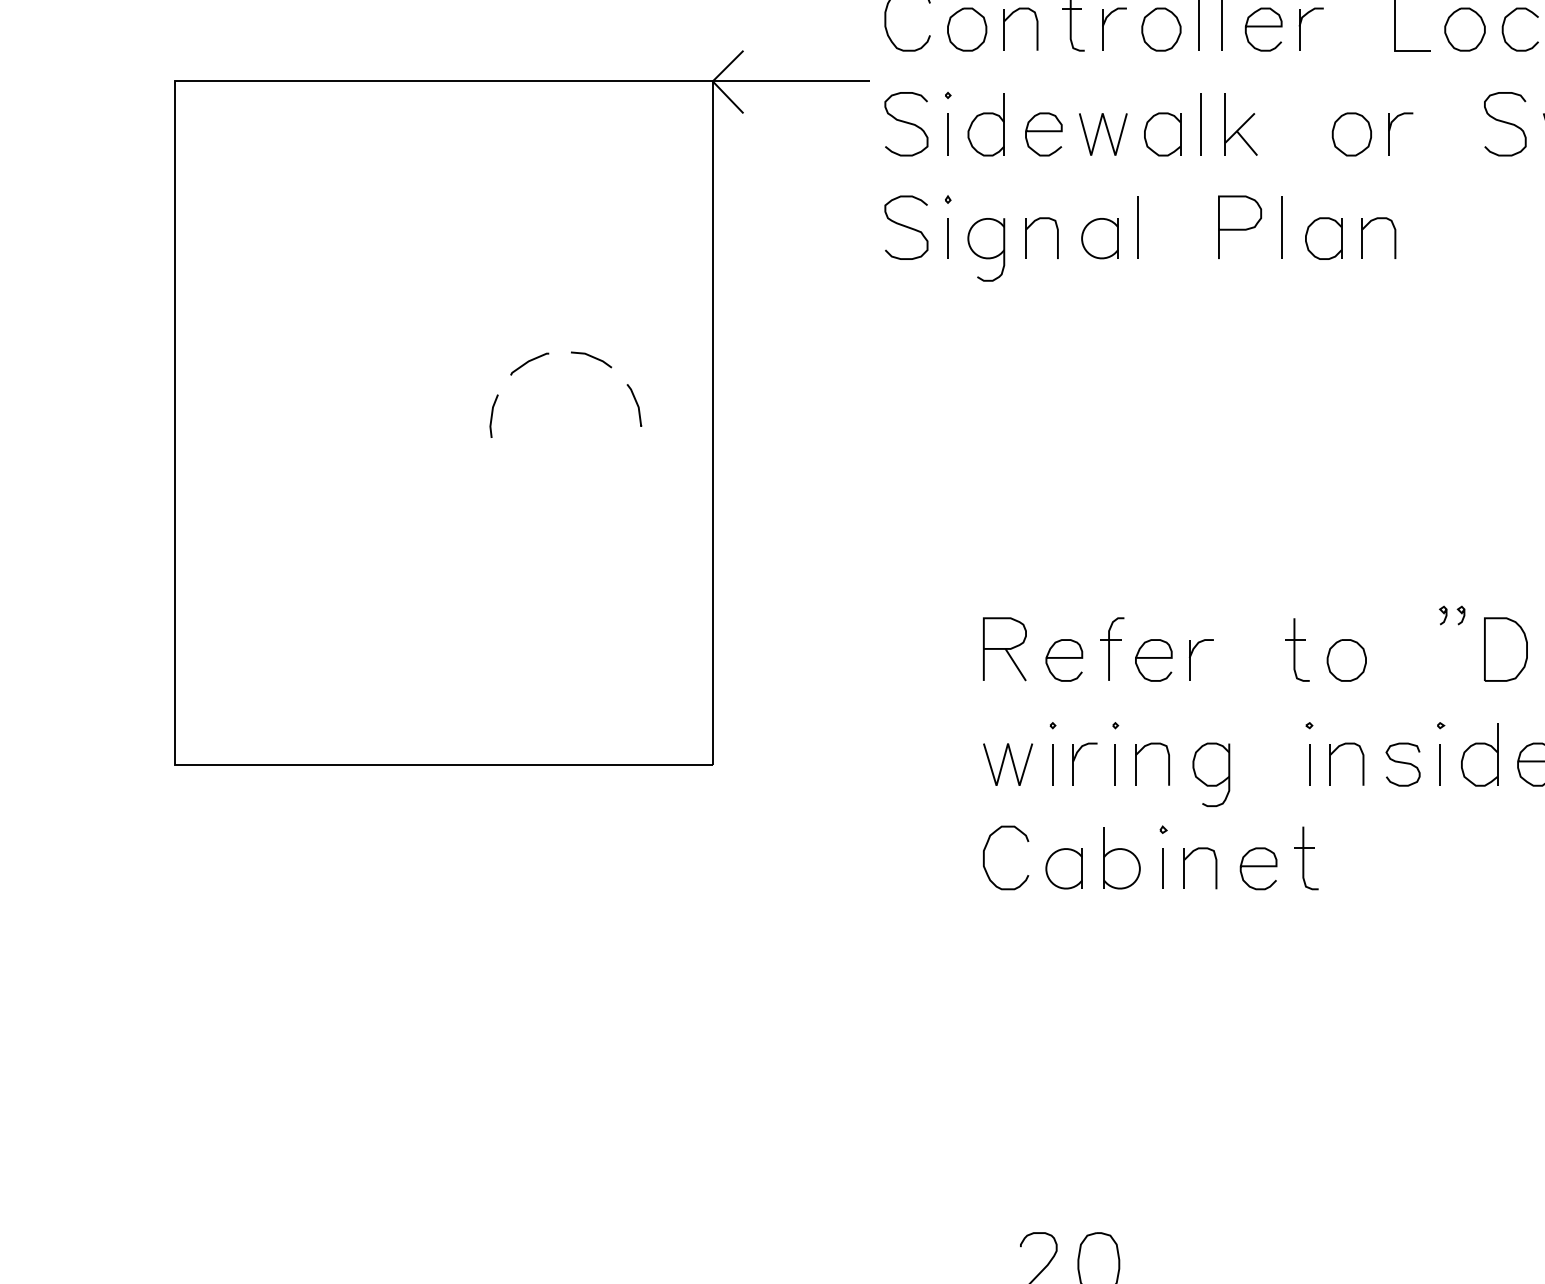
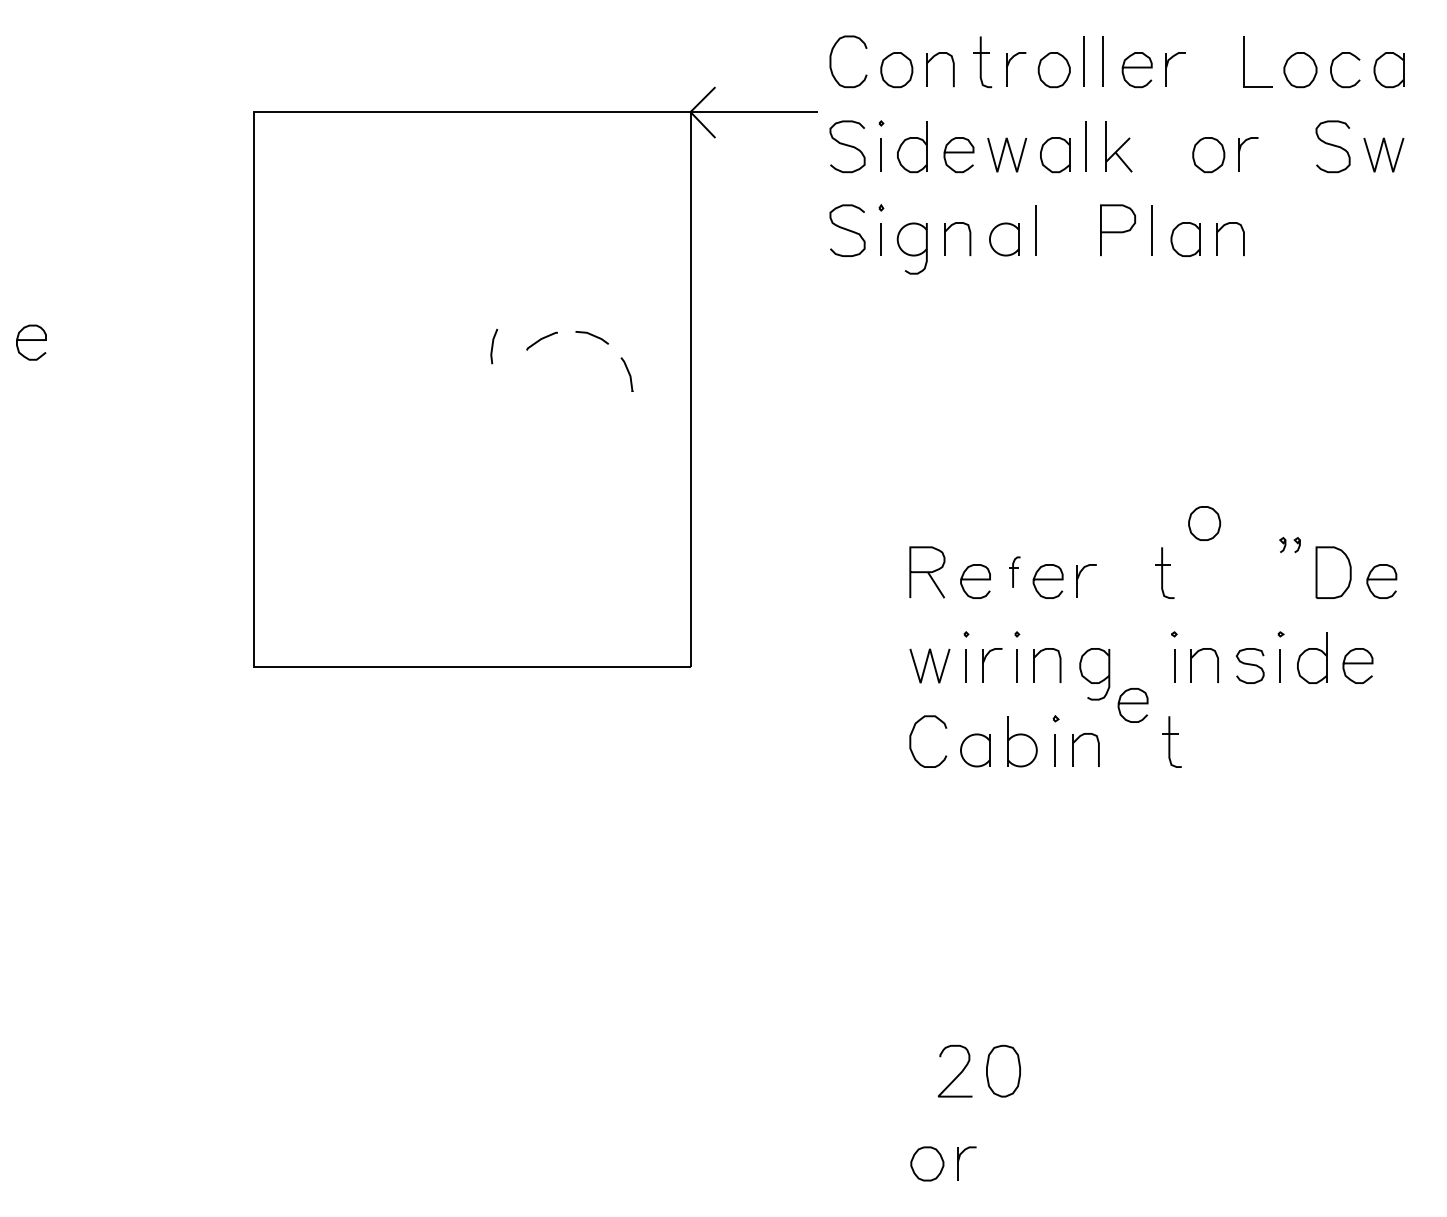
line: (493, 416) -> (493, 346), moved
part: (1112, 649) -> (1014, 572), size x0.6
part: (1346, 660) -> (1204, 523), moved
curve: (1257, 867) -> (1132, 704), moved

